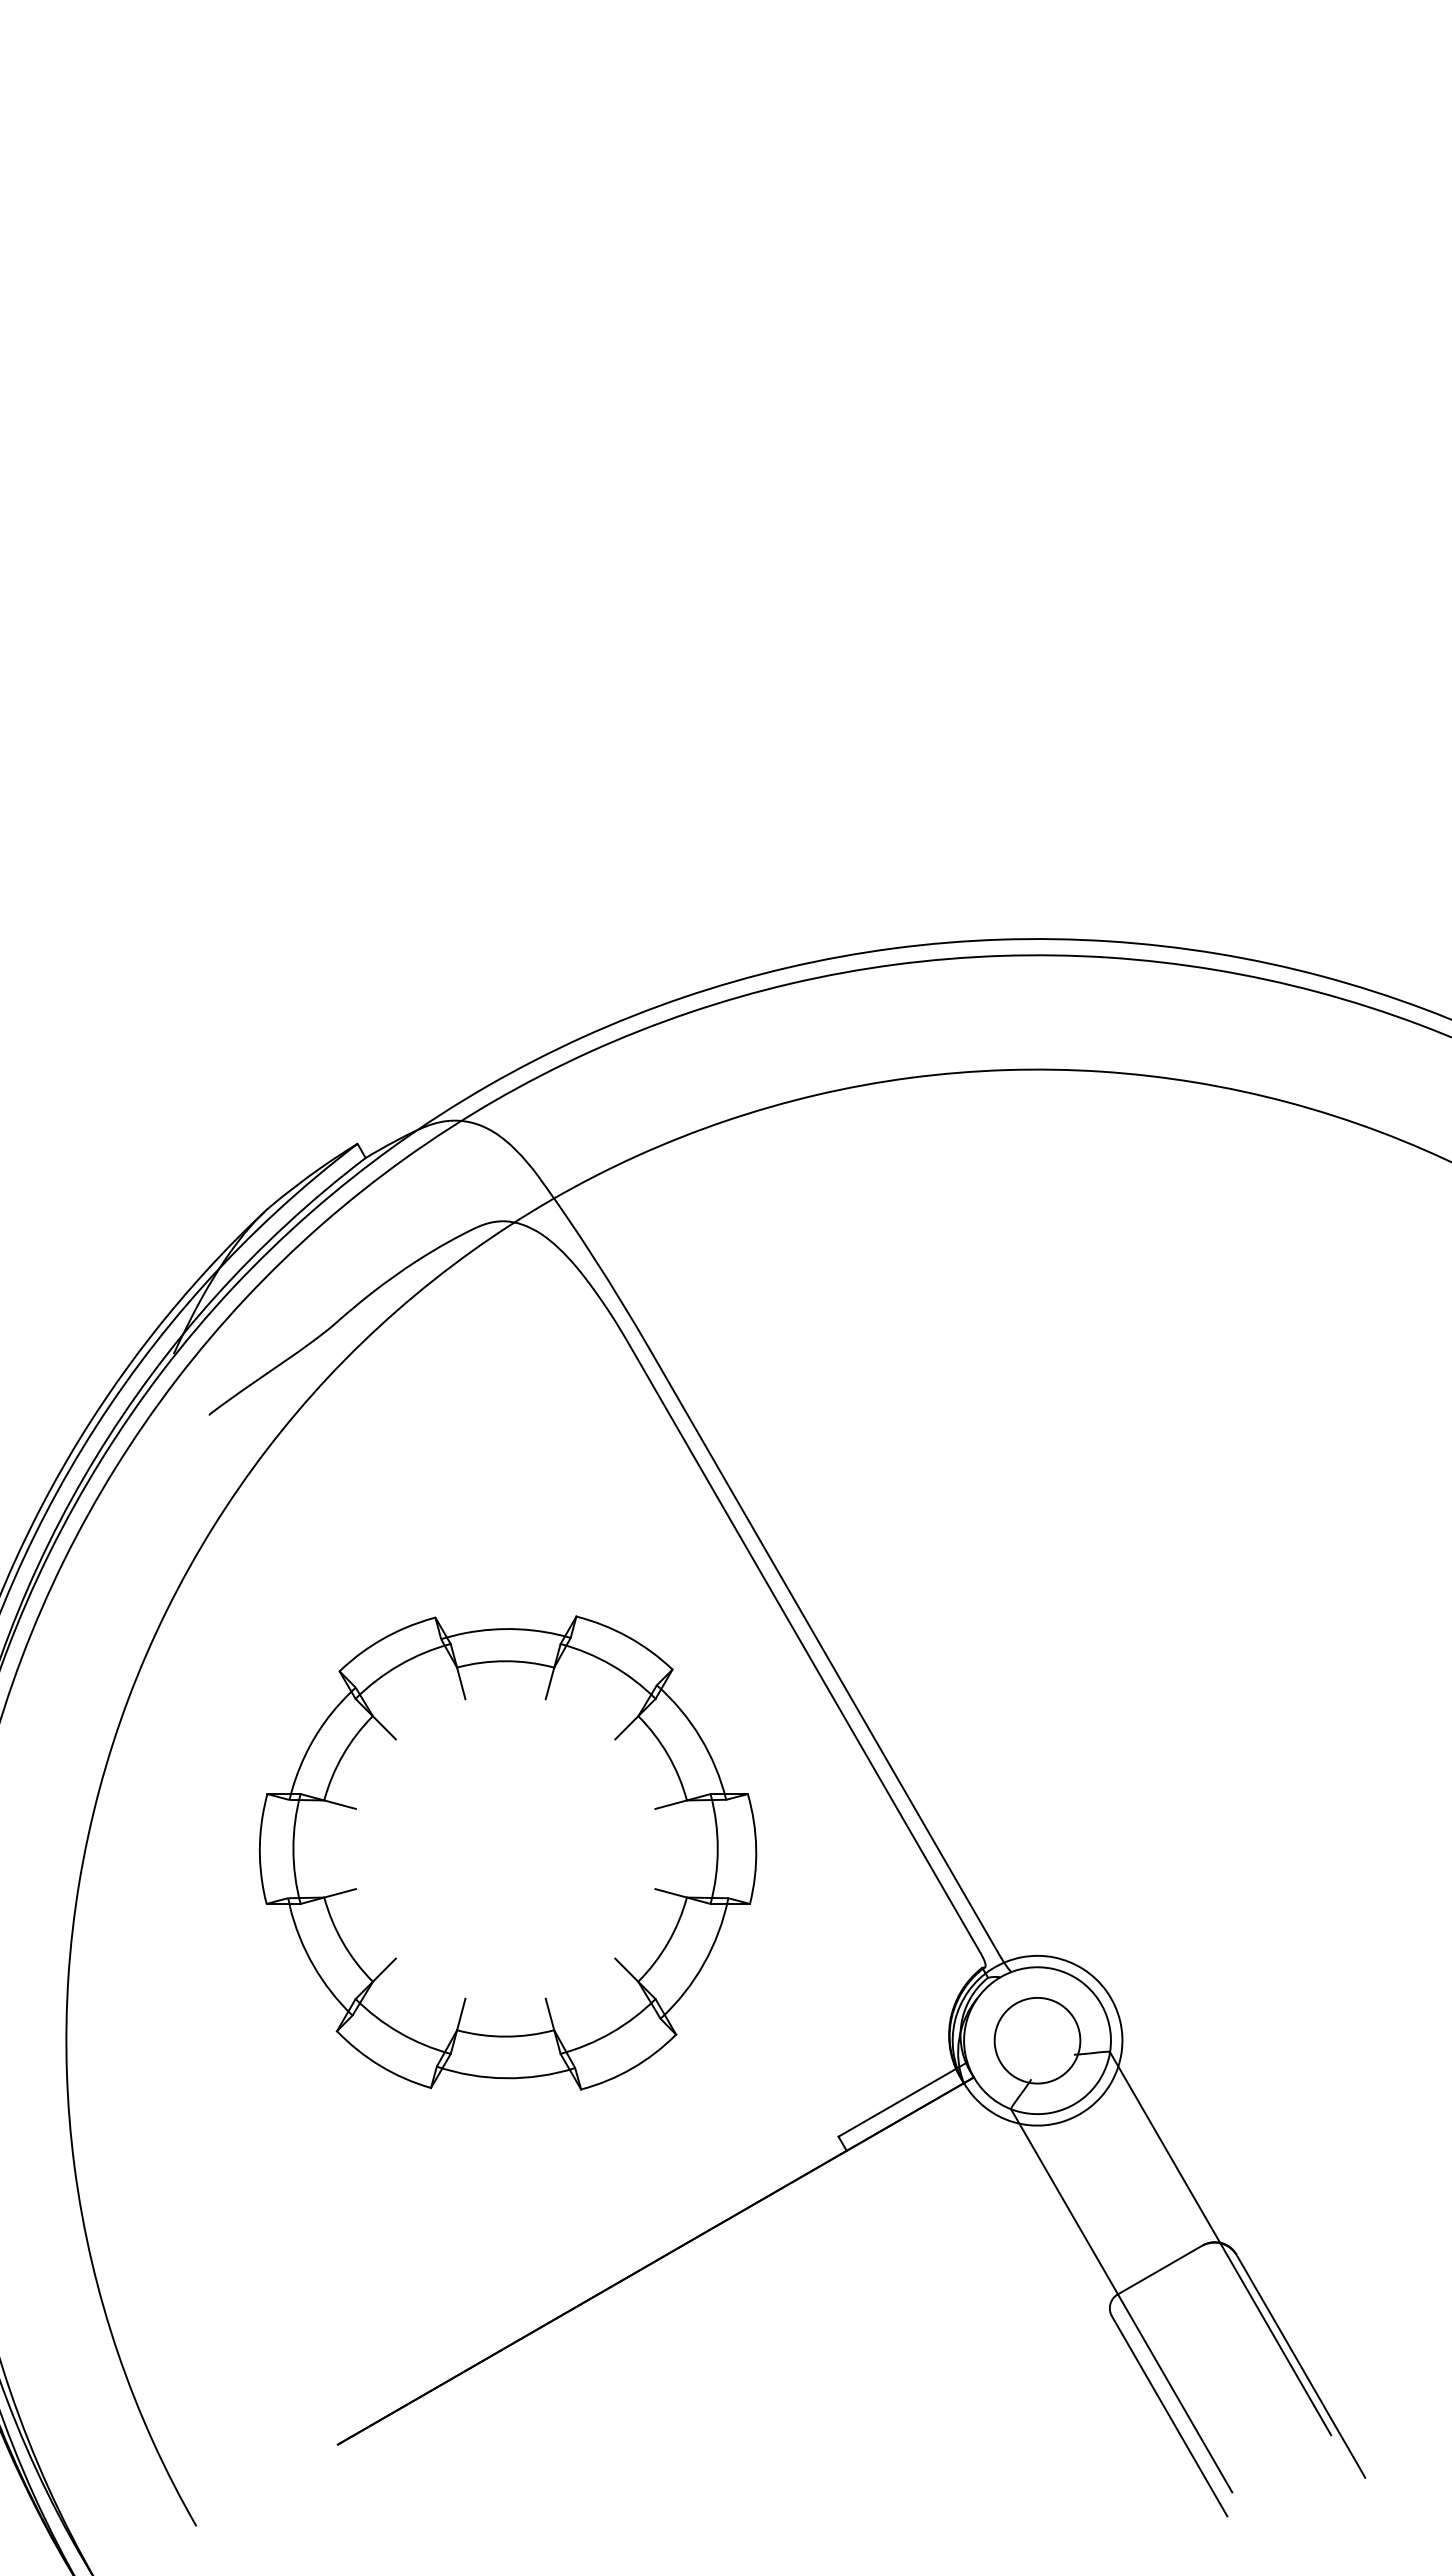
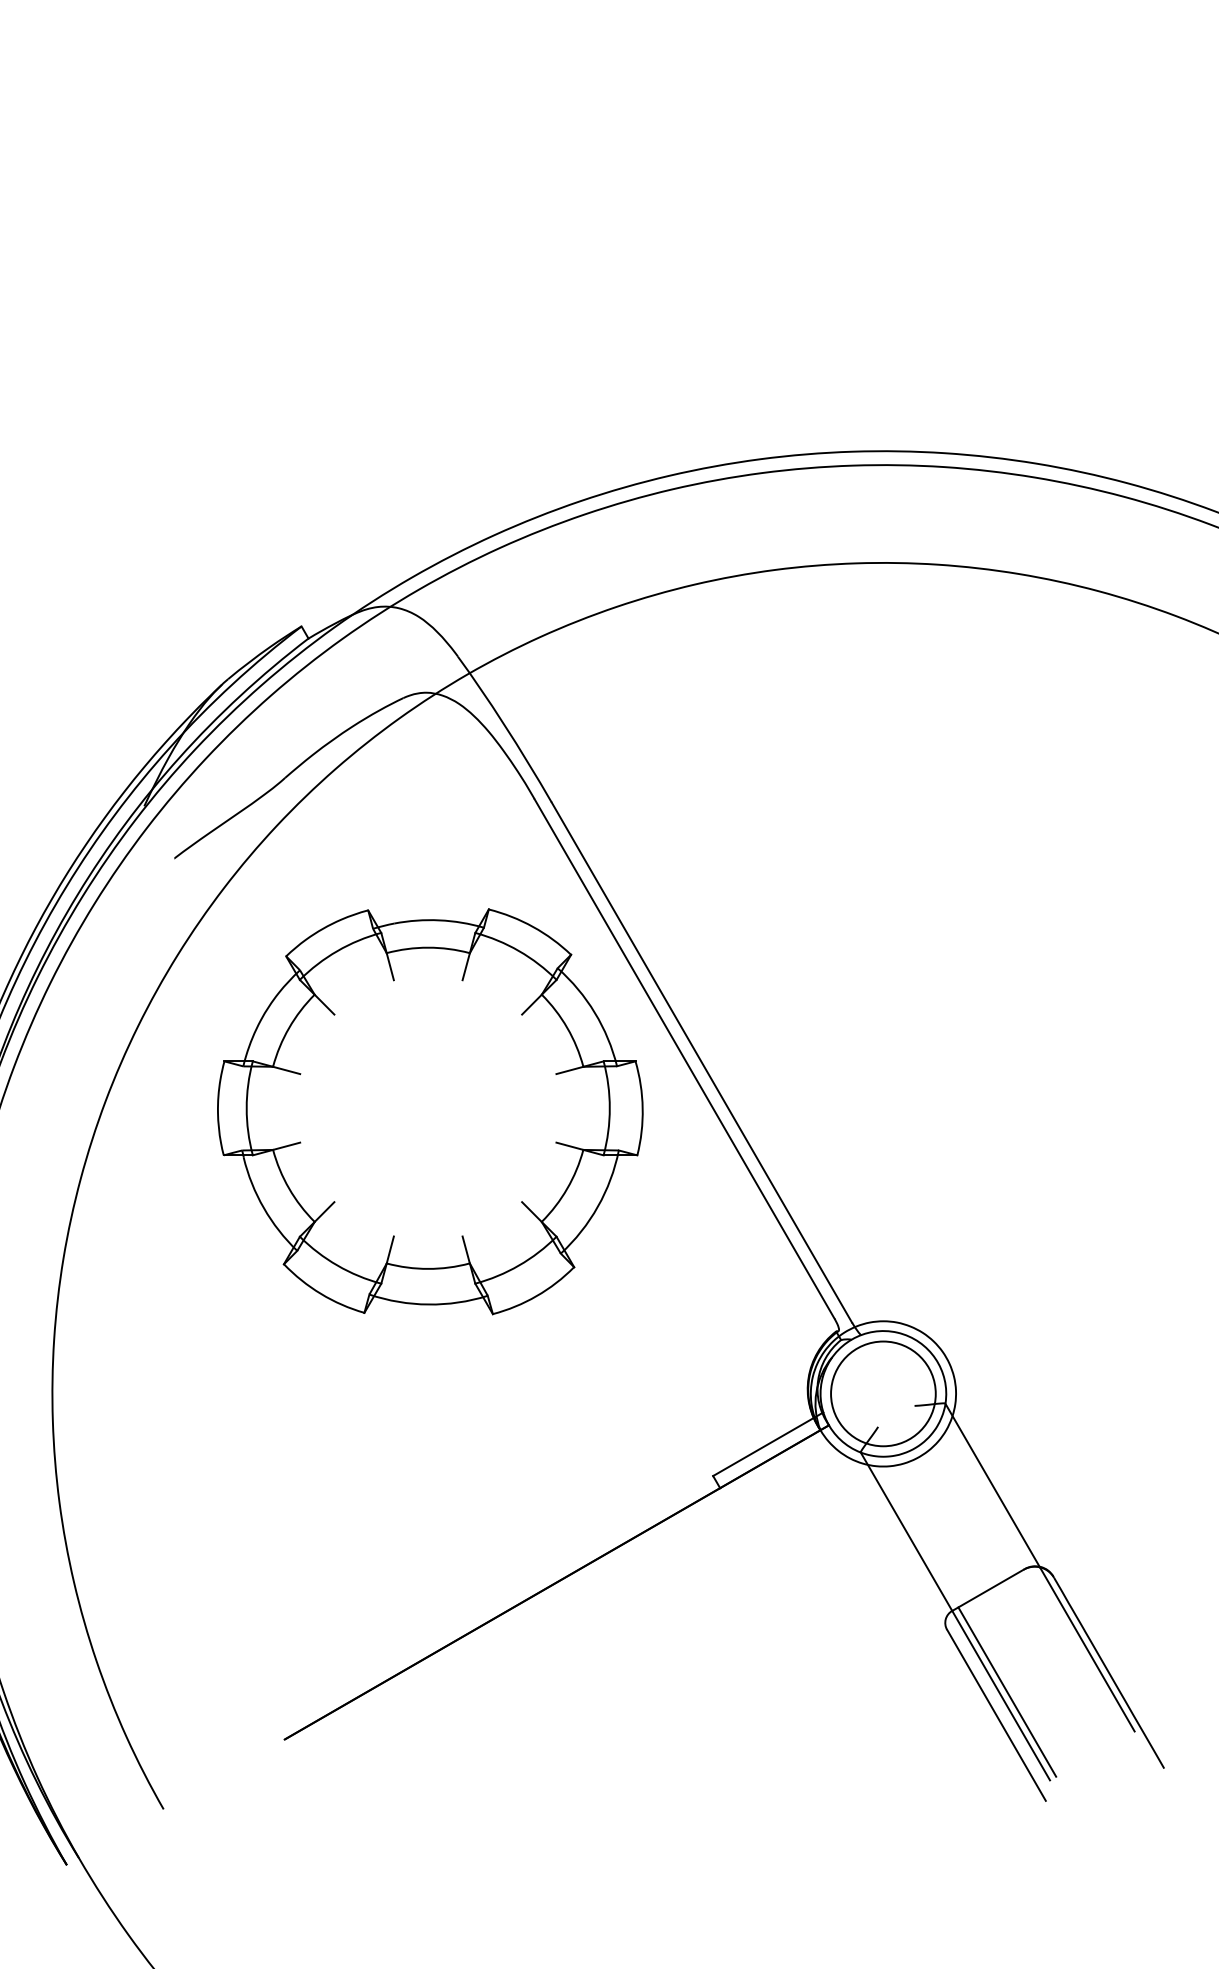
part: (508, 1852) -> (430, 1111), moved
circle: (1037, 2040) -> (883, 1393), size x1.43
line: (1182, 2389) -> (1007, 1692), added

